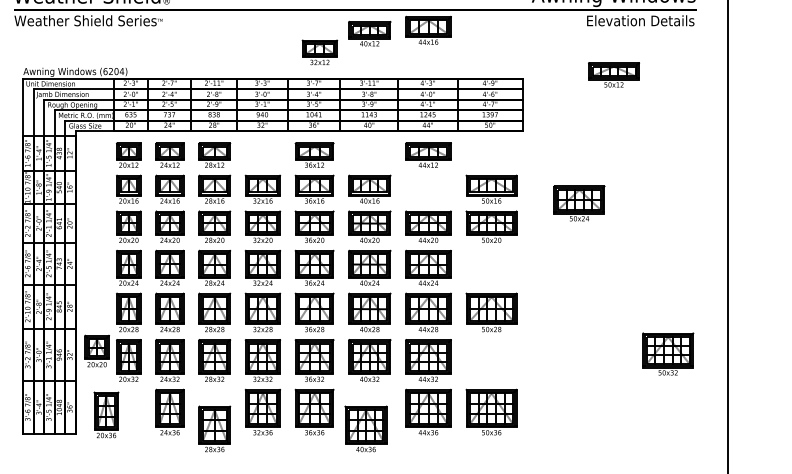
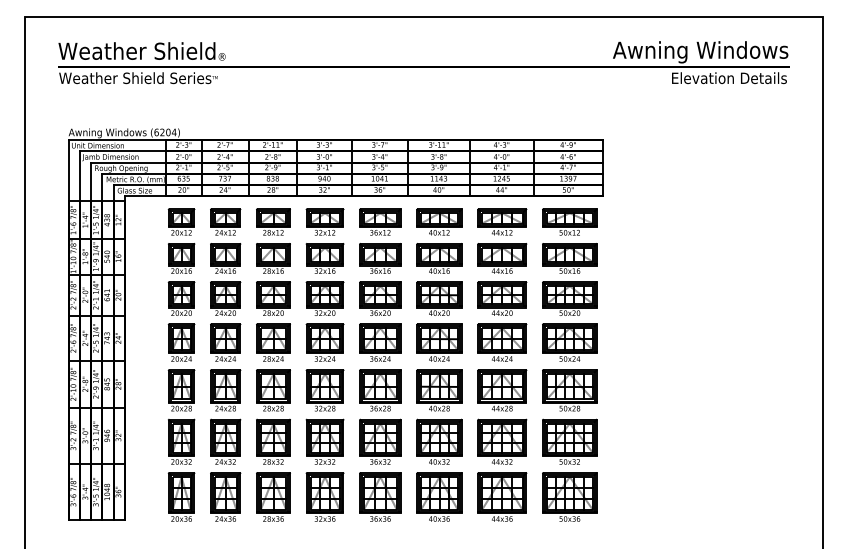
part: (428, 30) -> (502, 258), moved
part: (369, 33) -> (439, 221), moved
part: (319, 51) -> (324, 221), moved
part: (613, 74) -> (569, 221), moved
part: (579, 203) -> (569, 342), moved
part: (97, 350) -> (147, 431), removed
part: (667, 353) -> (569, 441), moved
part: (106, 414) -> (181, 496), moved
part: (214, 428) -> (273, 496), moved
part: (366, 428) -> (439, 496), moved

